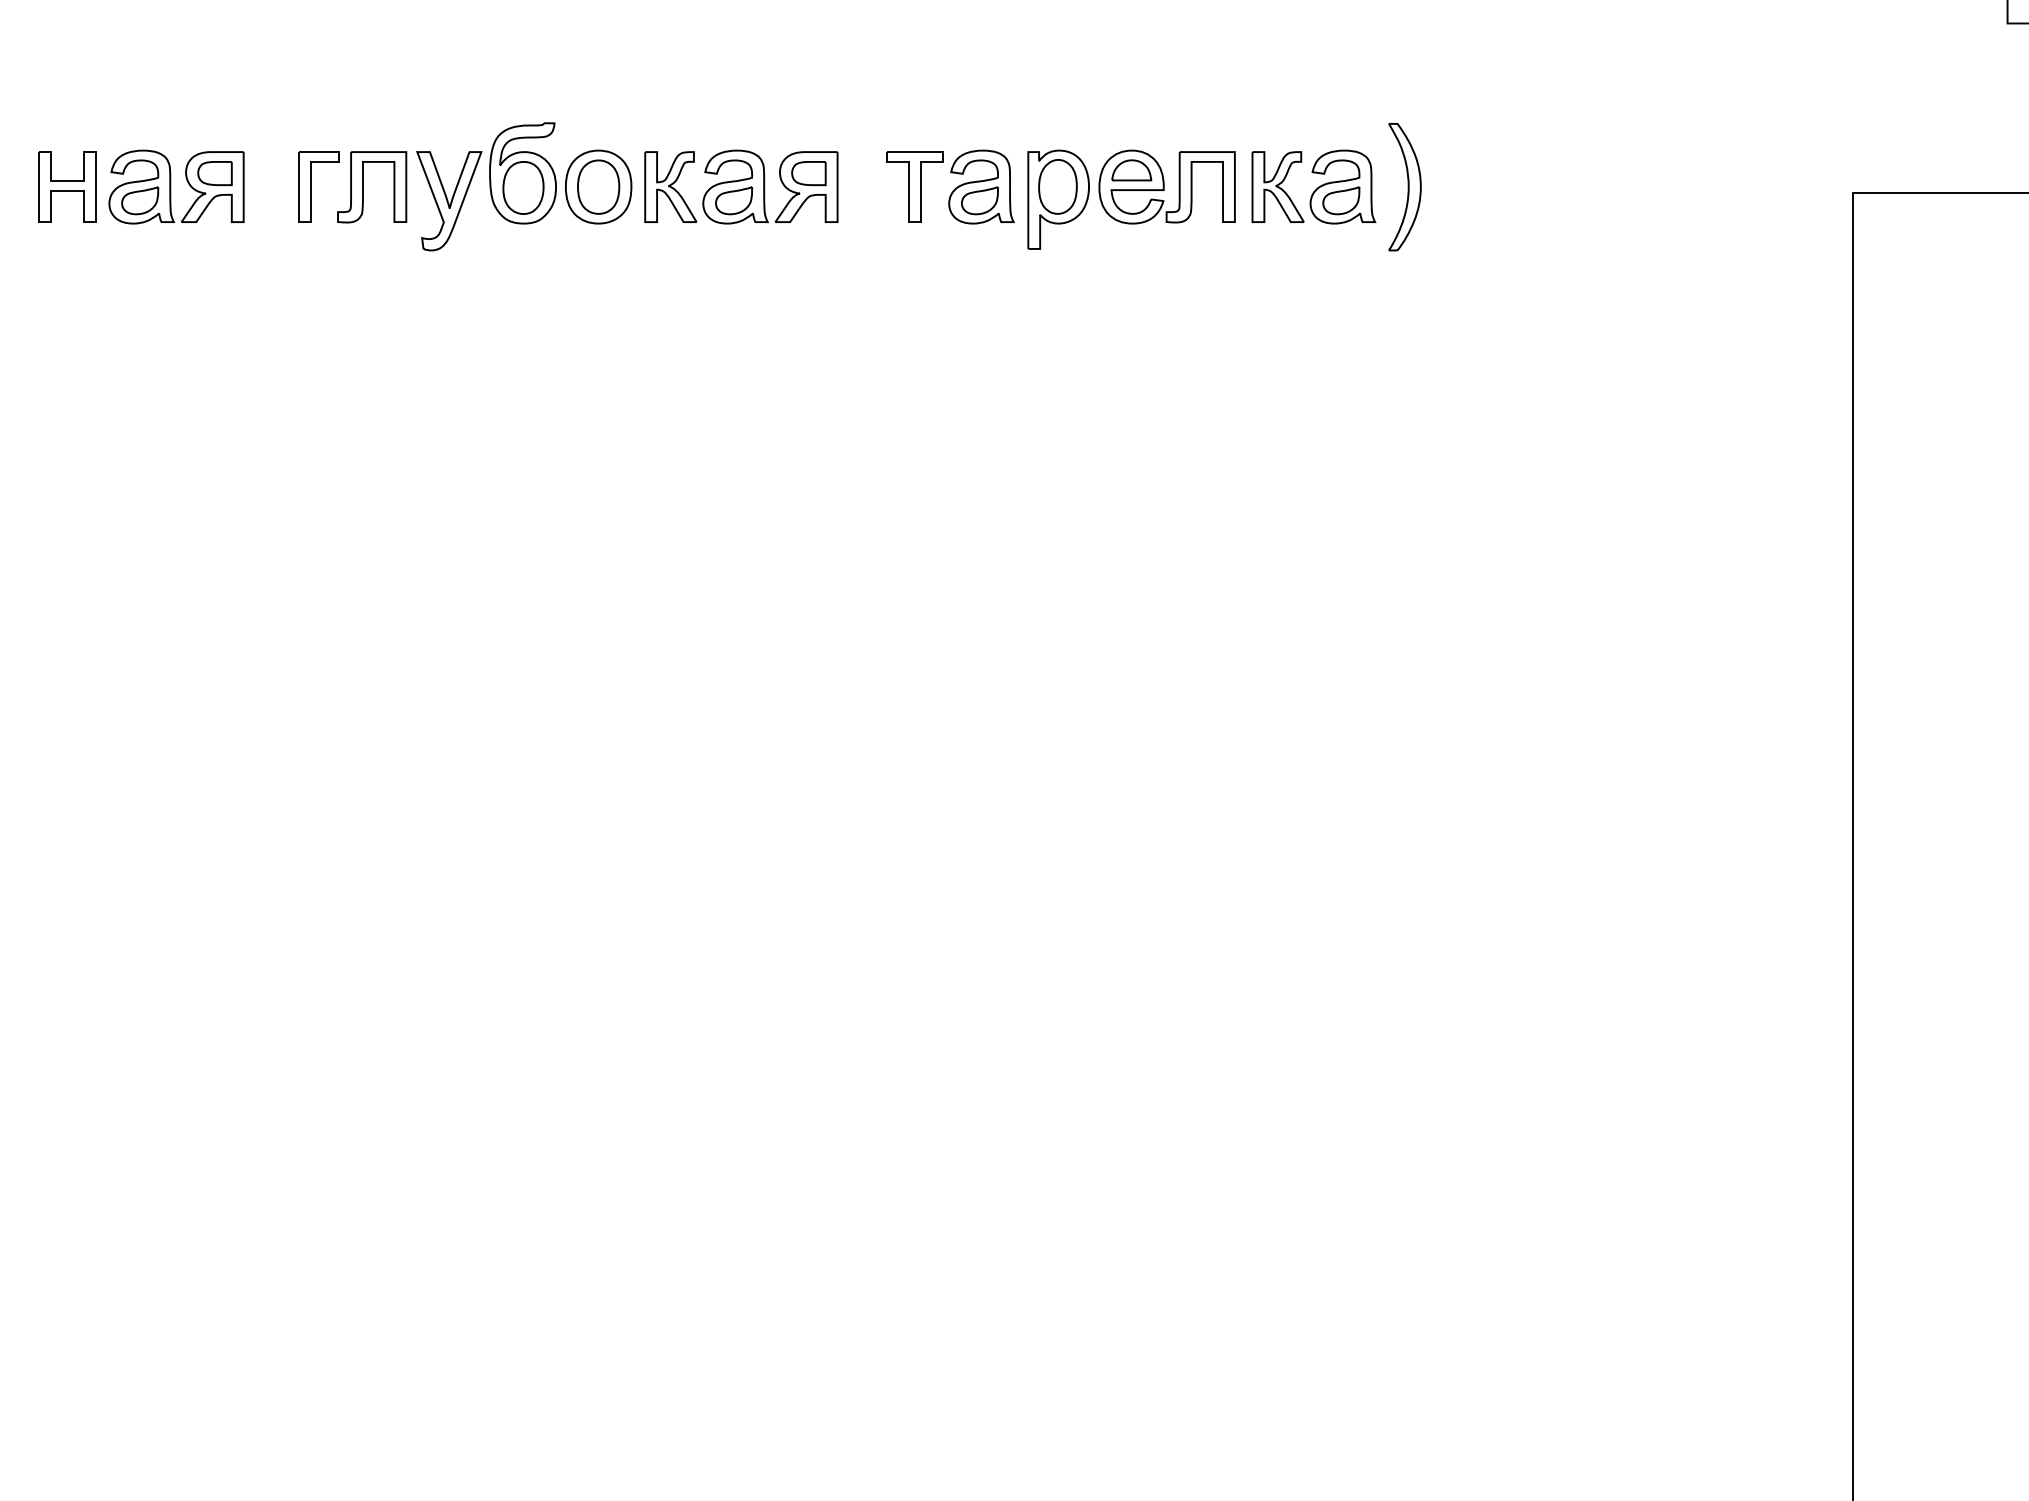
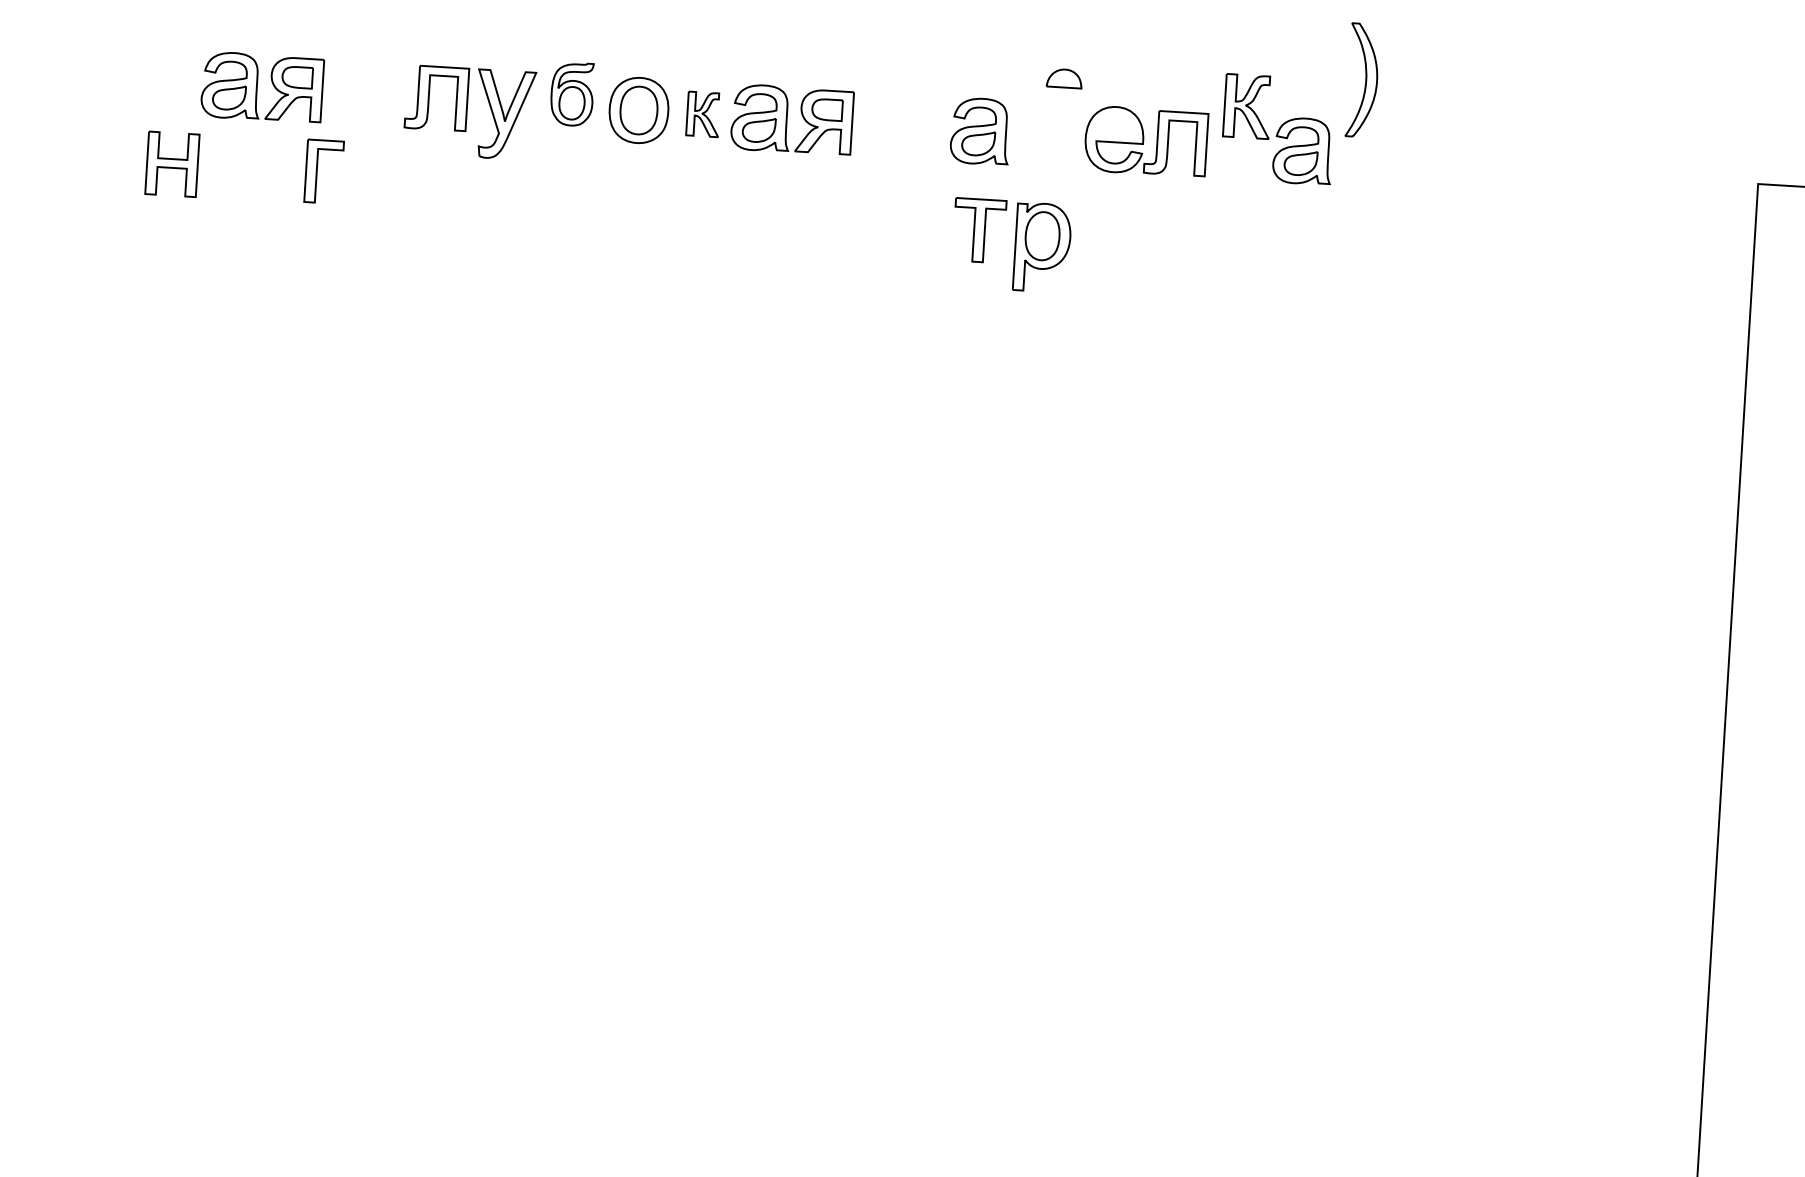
part: (1131, 170) -> (1064, 78), moved
part: (522, 173) -> (571, 94), size x0.7
part: (67, 186) -> (172, 163), moved
part: (311, 186) -> (317, 170), moved
part: (670, 186) -> (703, 113), size x0.7
part: (914, 186) -> (979, 230), moved
part: (1277, 186) -> (1247, 105), moved
part: (1404, 187) -> (1362, 80), moved
part: (1058, 199) -> (1042, 247), moved

